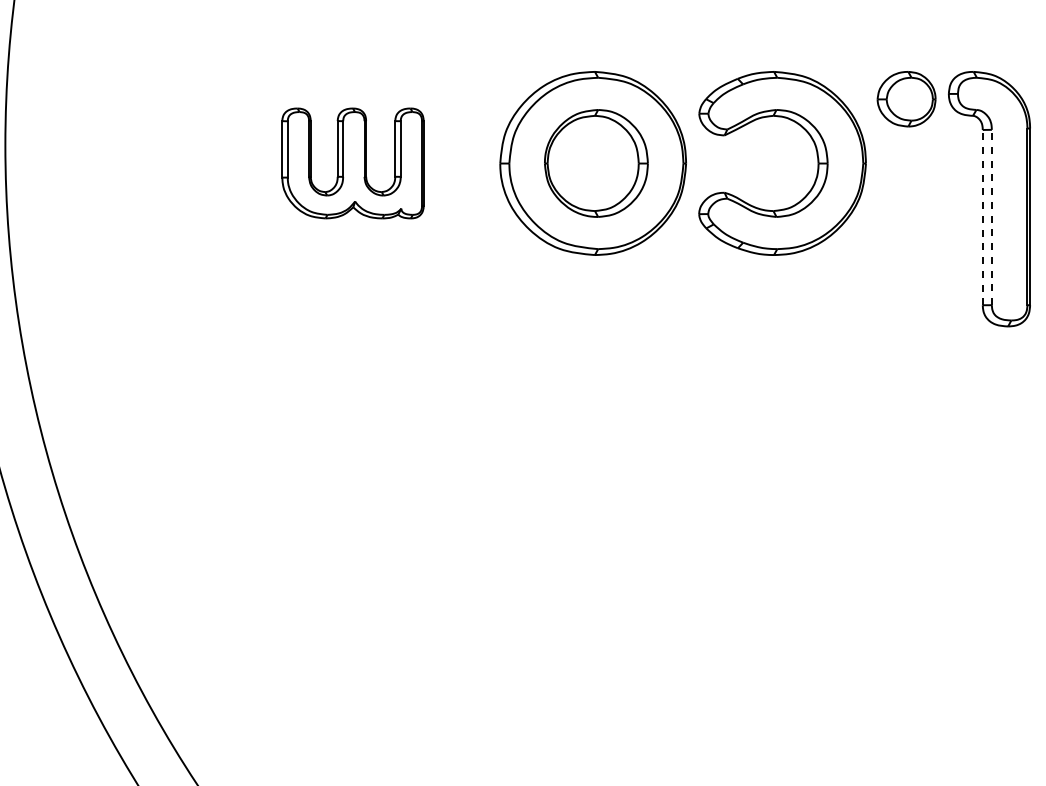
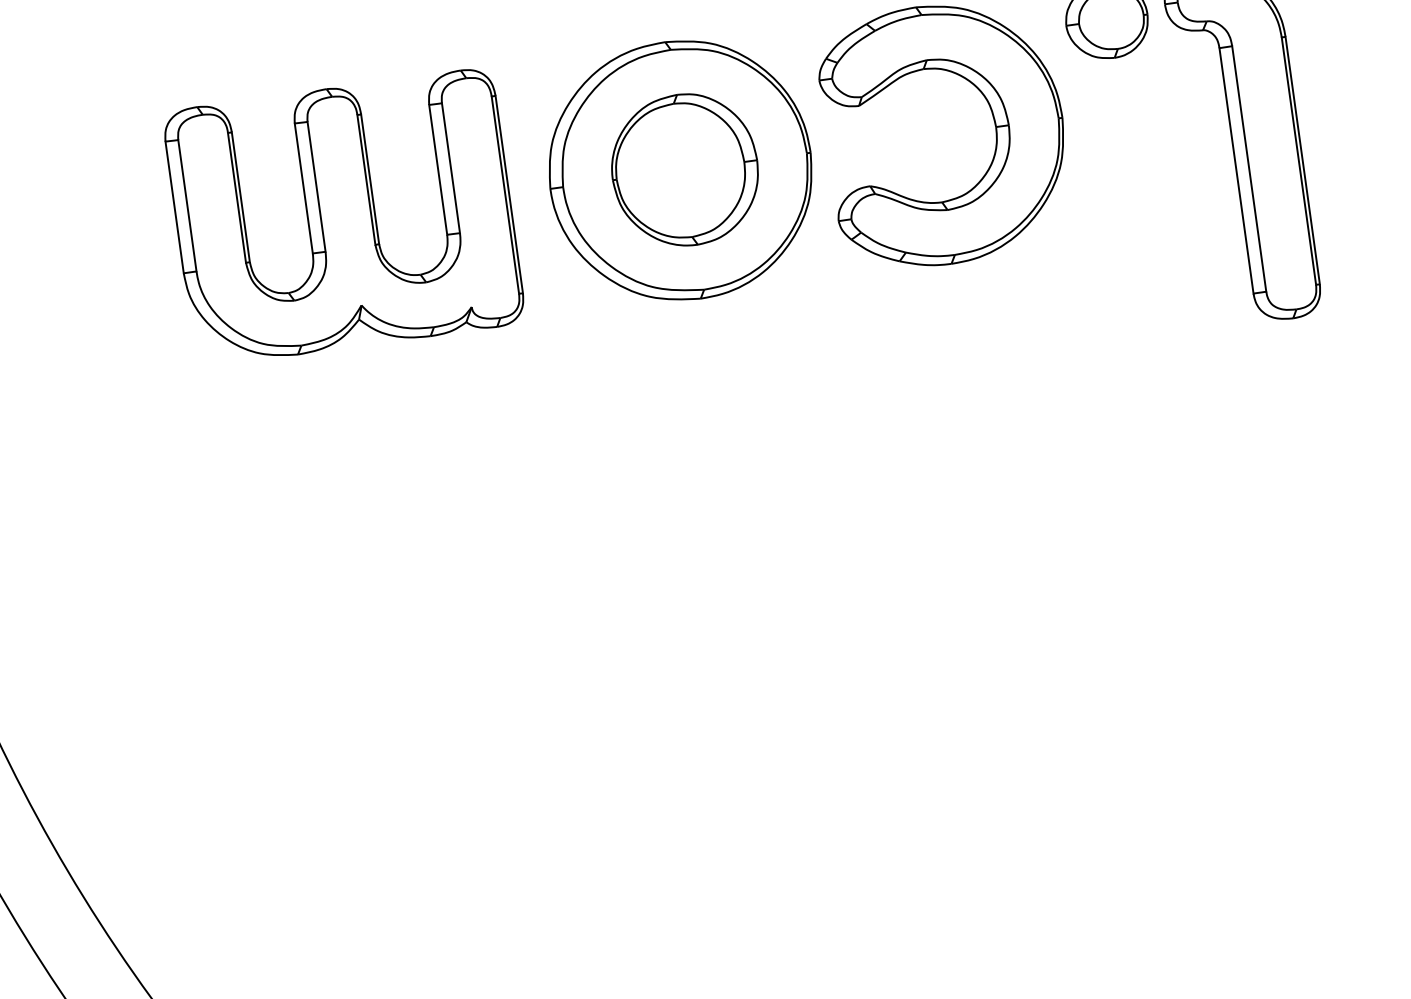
part: (352, 163) -> (343, 217), size x1.67
line: (982, 217) -> (1236, 170), dashed -> solid
line: (991, 217) -> (1248, 169), dashed -> solid

